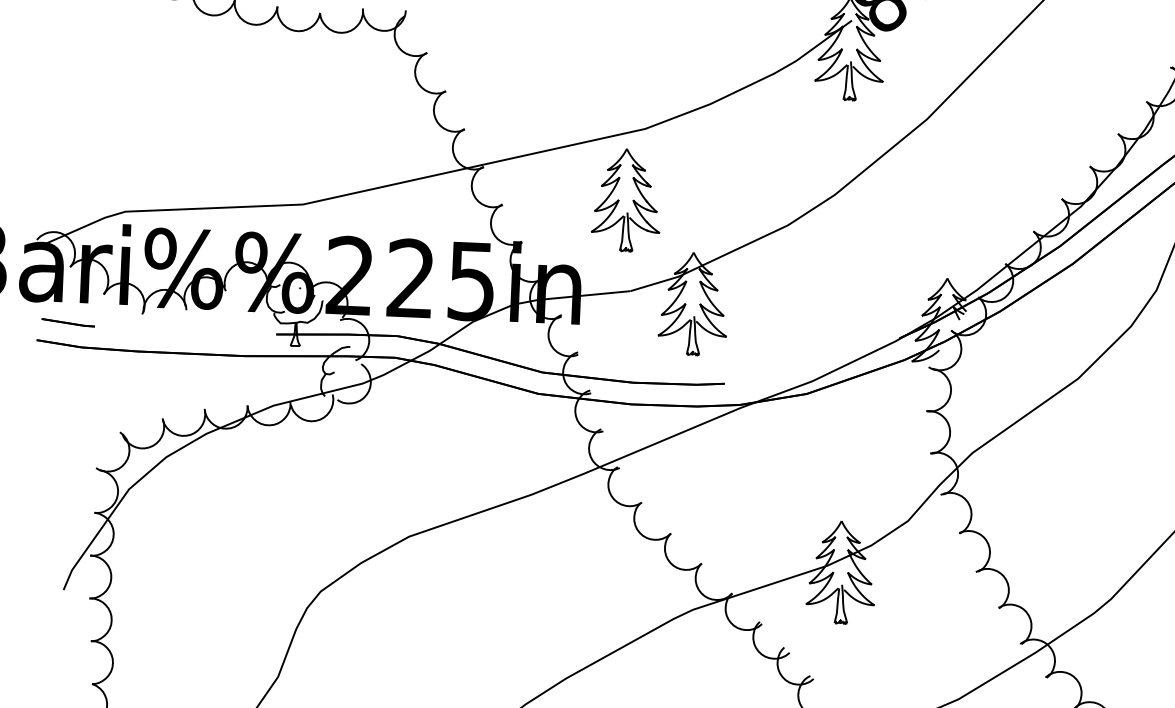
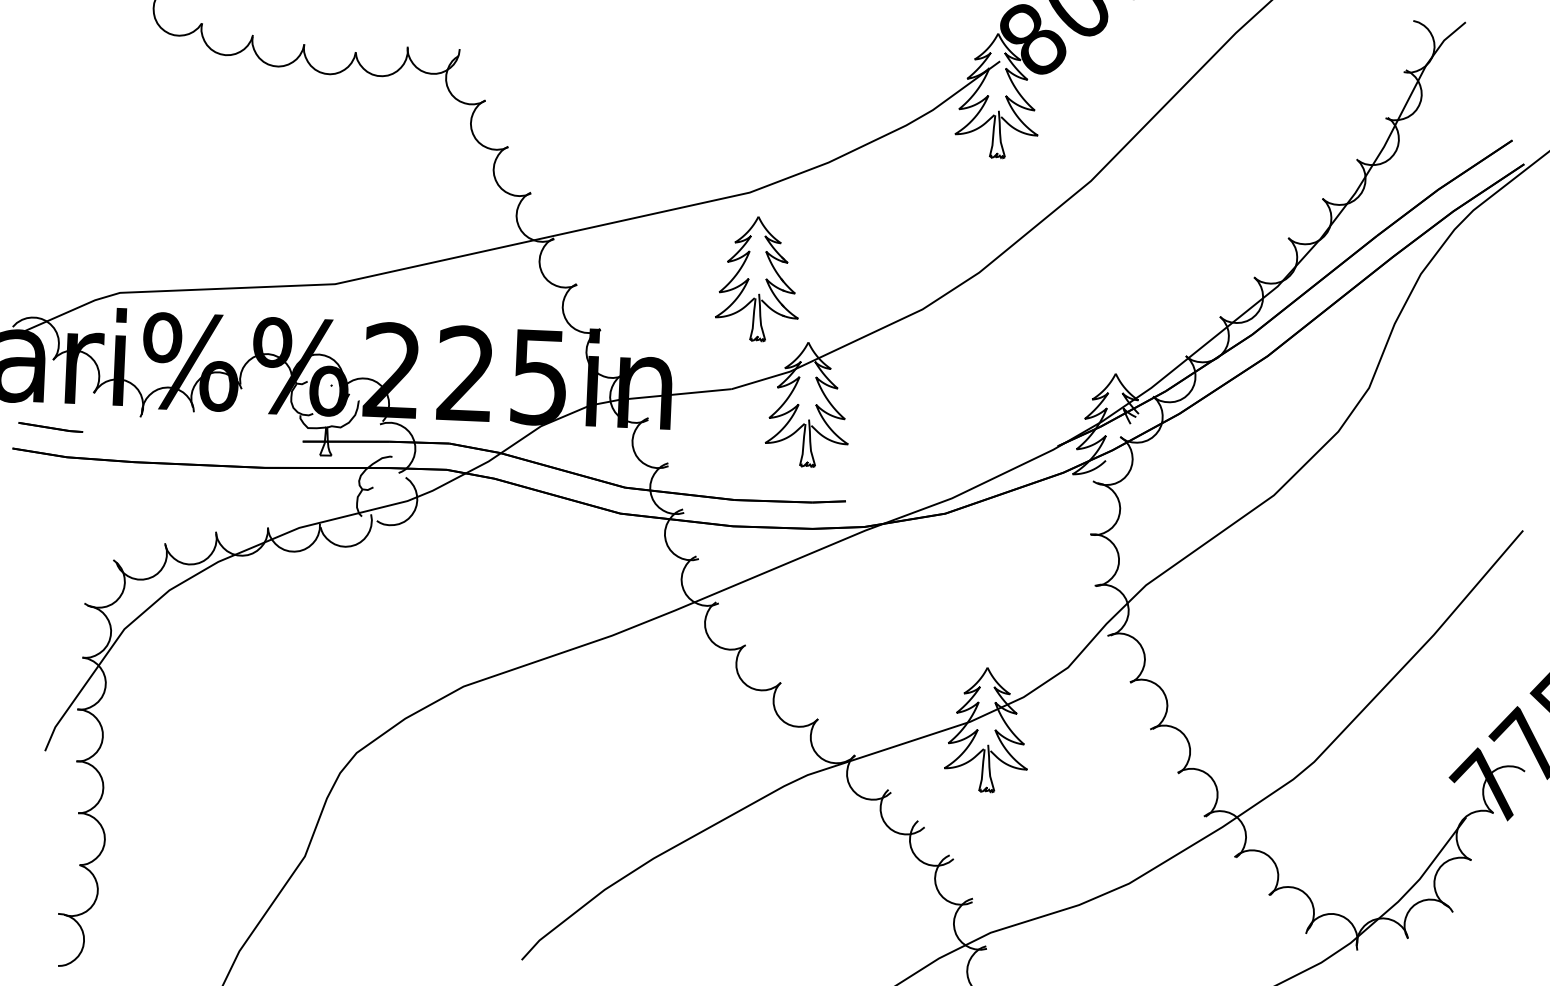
part: (625, 200) -> (756, 279), moved

